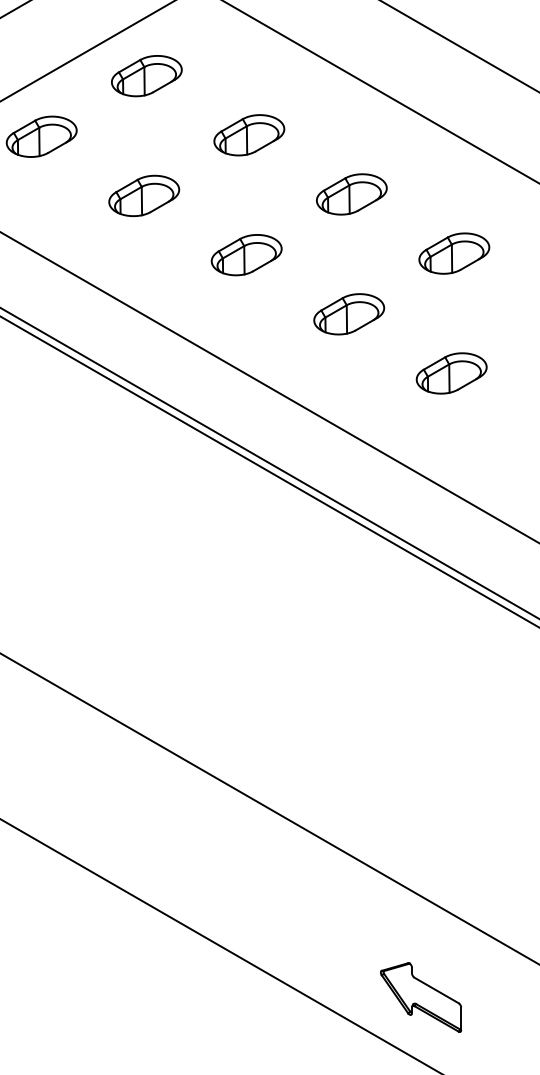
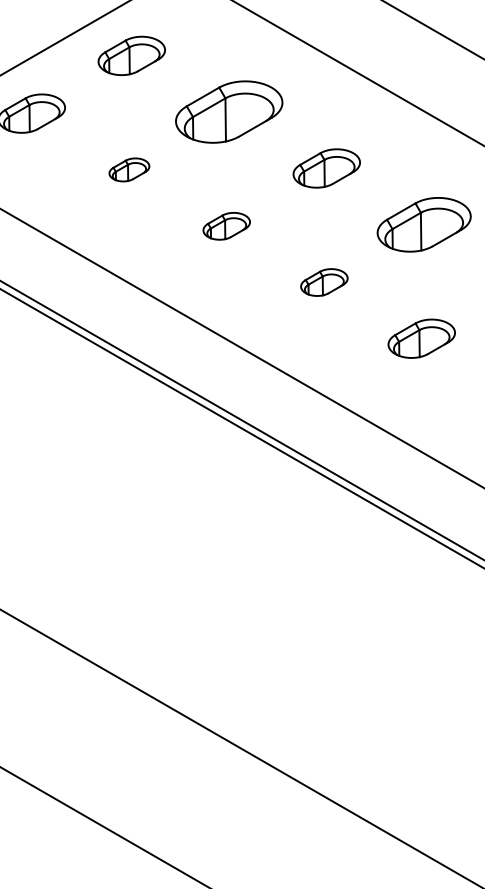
part: (249, 135) -> (229, 112), size x1.6
part: (144, 195) -> (129, 169), size x0.6
part: (454, 253) -> (424, 224), size x1.4
part: (246, 255) -> (226, 226), size x0.7
part: (349, 314) -> (324, 282), size x0.7

